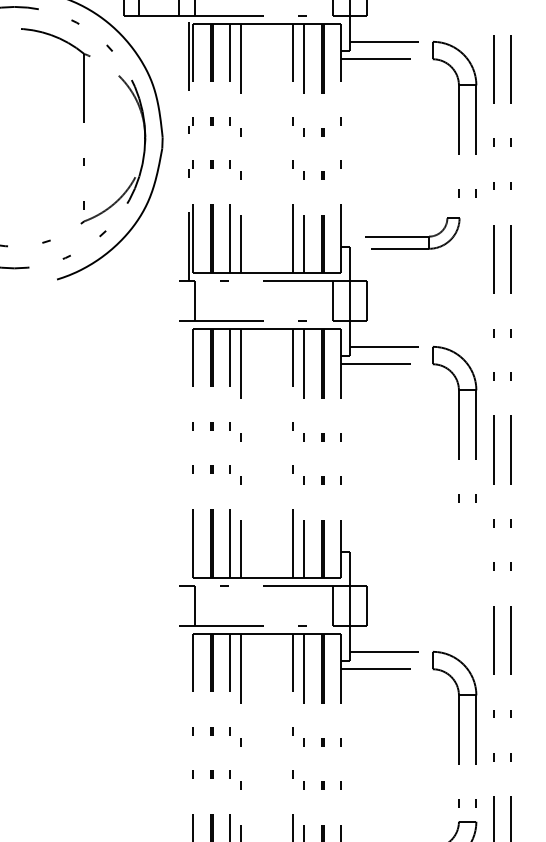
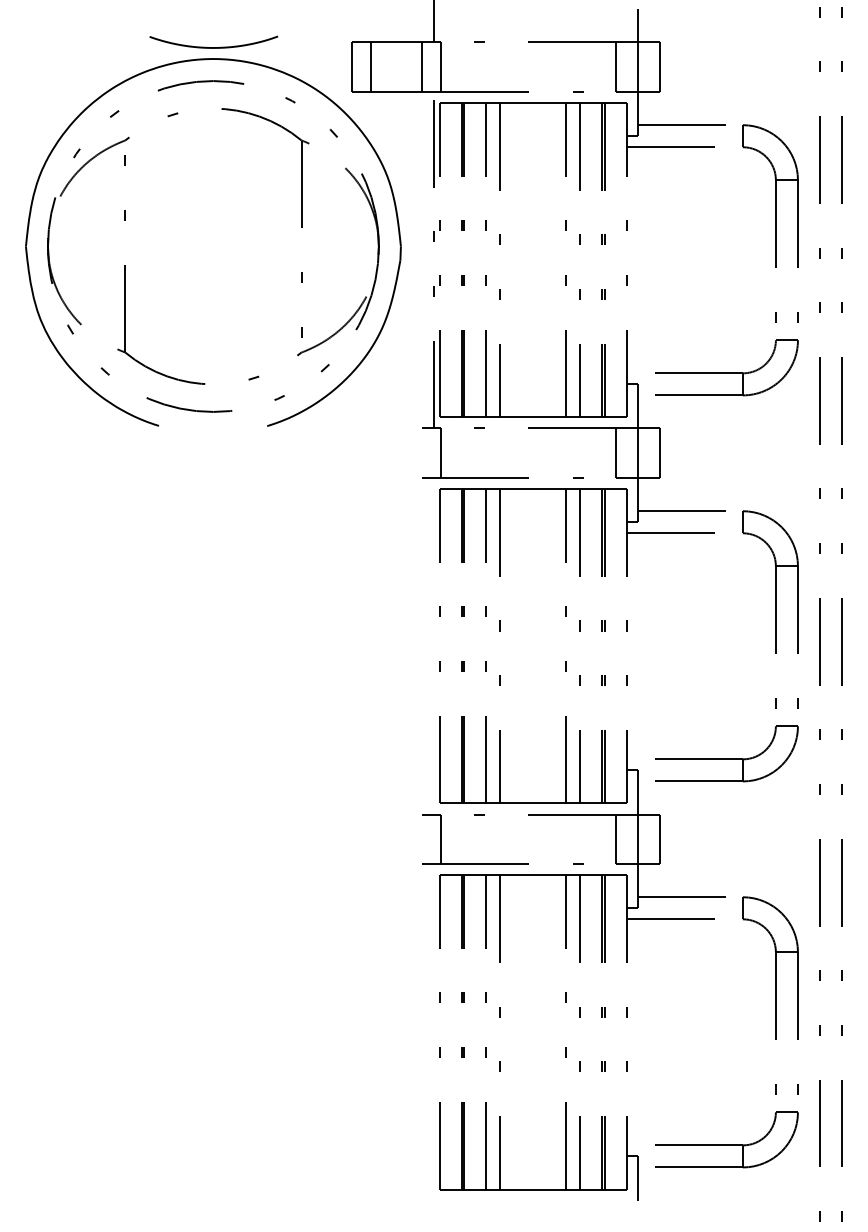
part: (419, 233) -> (726, 367), size x1.43
part: (419, 538) -> (726, 753), added

